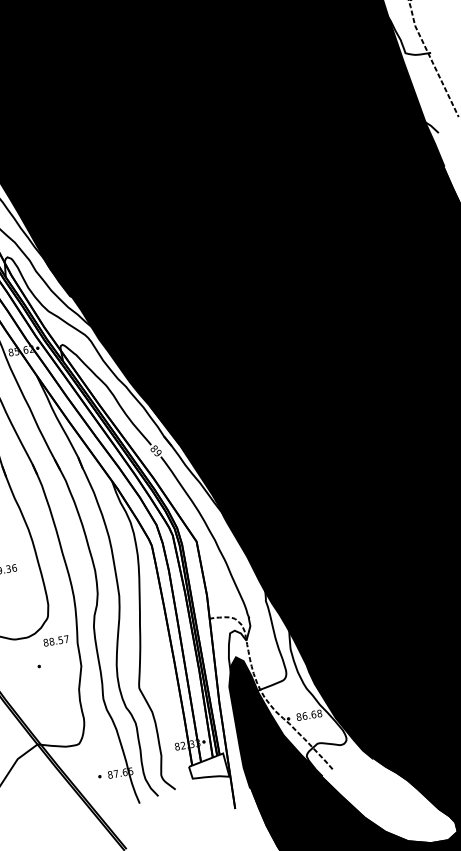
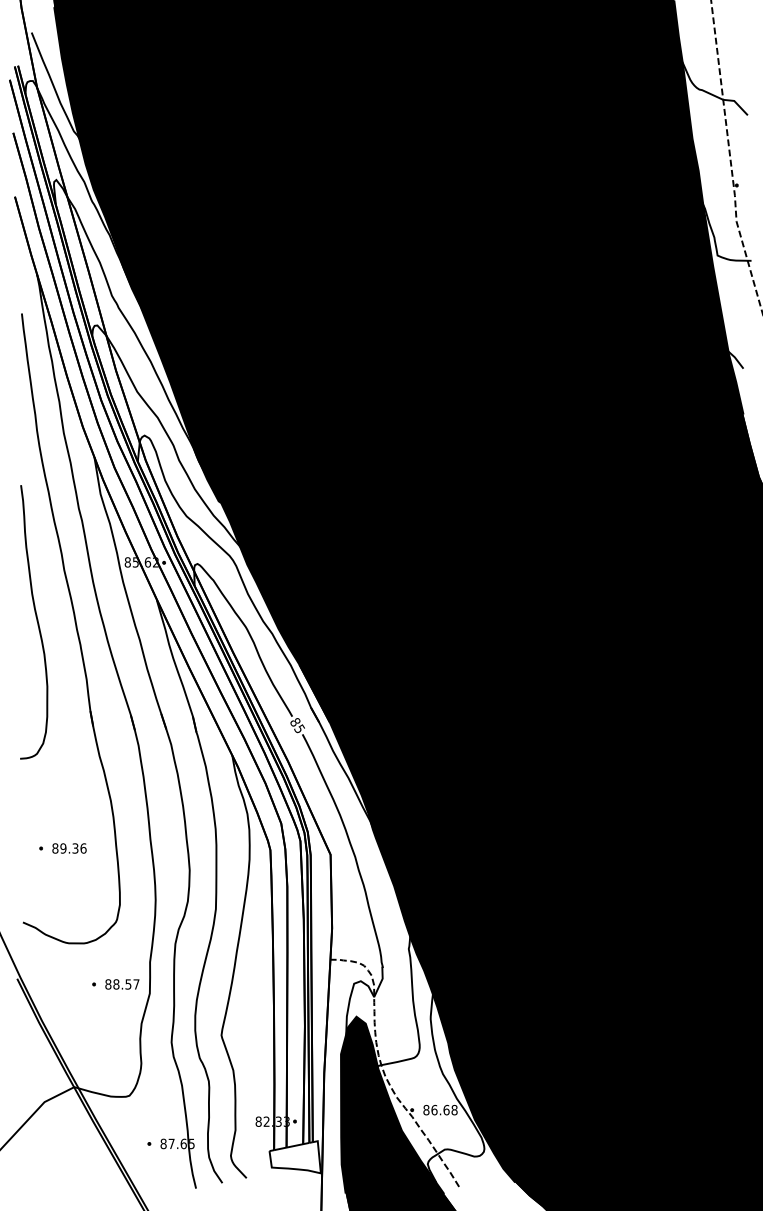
text: (157, 452) -> (299, 728), 89 -> 85
text: (56, 640) -> (122, 984), moved

